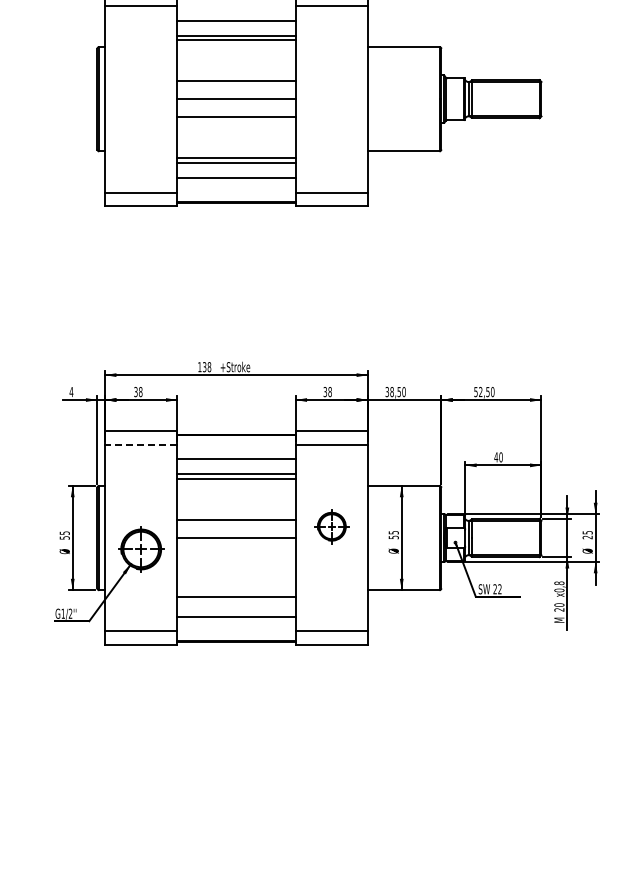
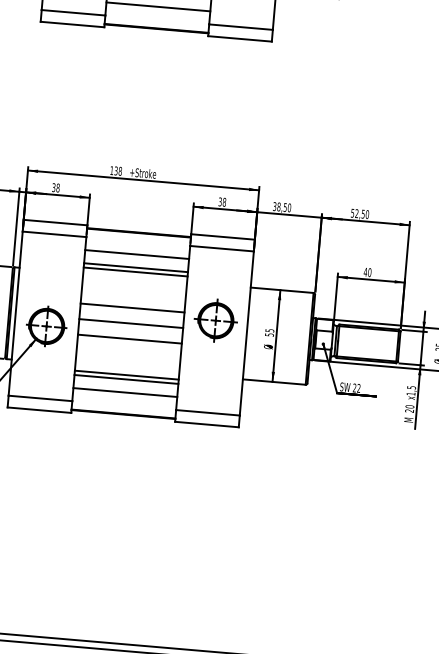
line: (140, 444) -> (53, 234), dashed -> solid
part: (331, 526) -> (215, 320), size x1.43
line: (236, 555) -> (129, 338), added
text: (559, 586) -> (411, 390), x0,8 -> x1,5
line: (236, 601) -> (126, 379), added

